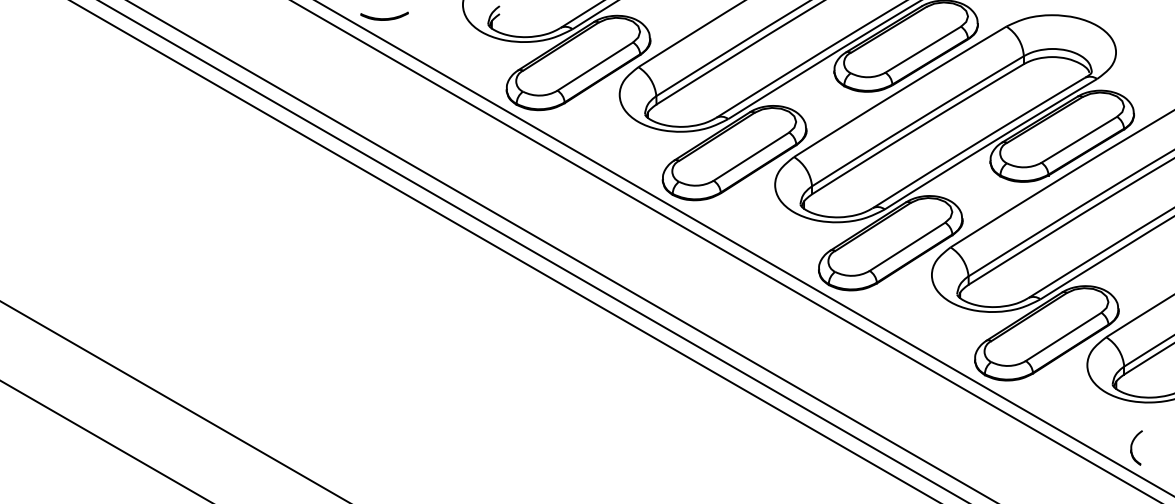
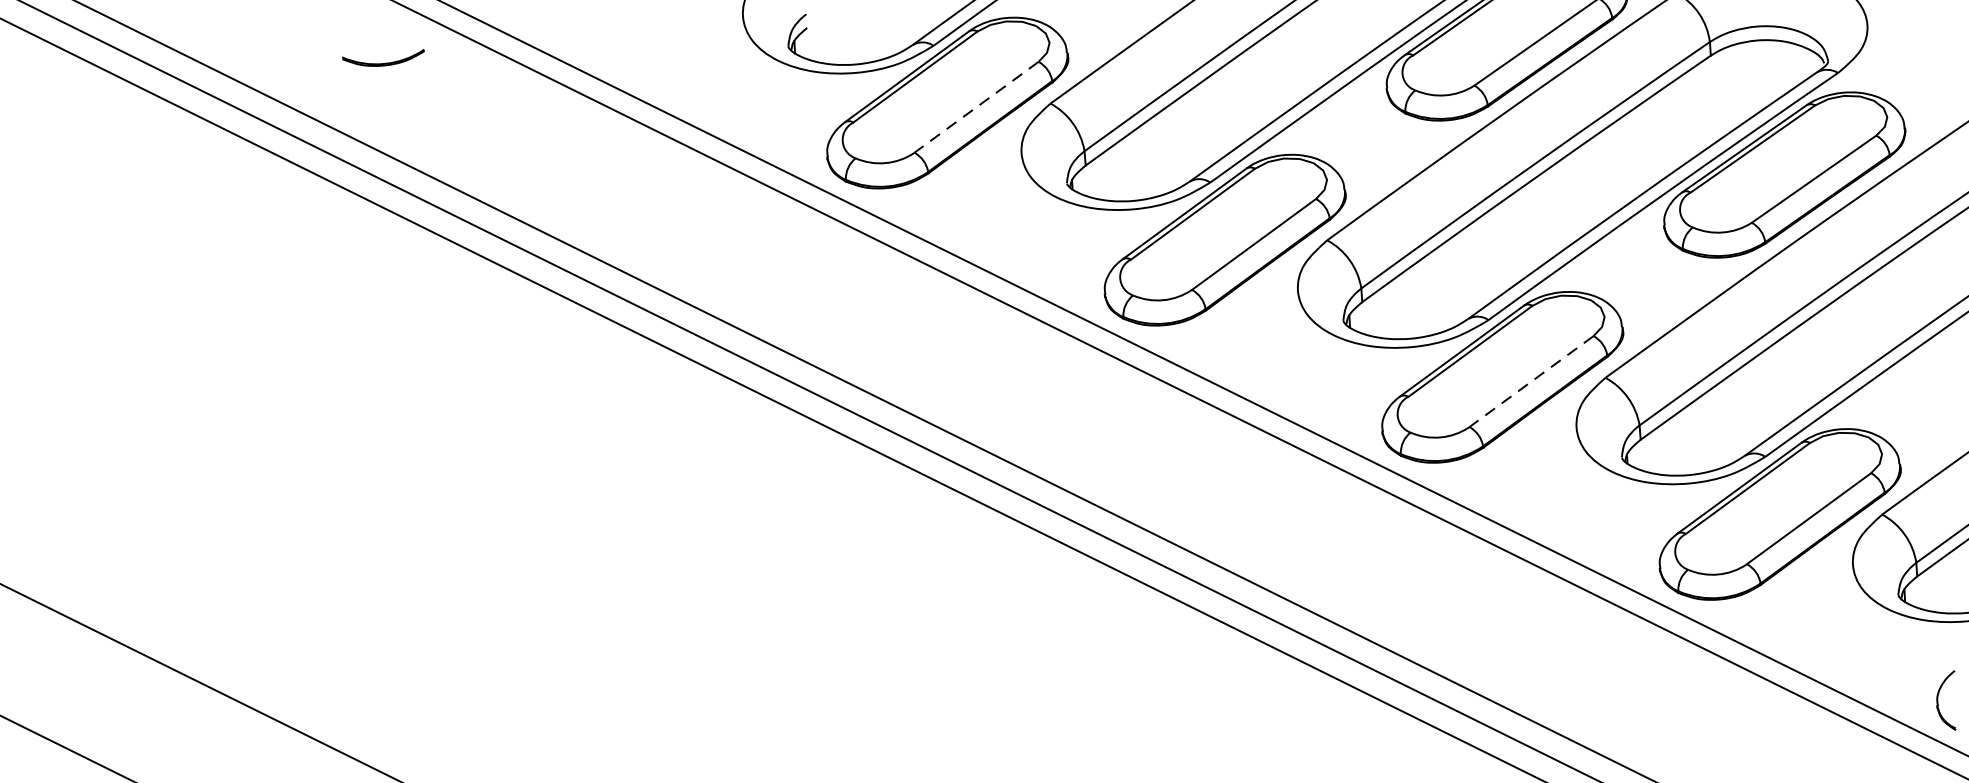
part: (384, 15) -> (383, 57), moved
line: (595, 66) -> (976, 107), solid -> dashed
line: (907, 246) -> (1531, 381), solid -> dashed

